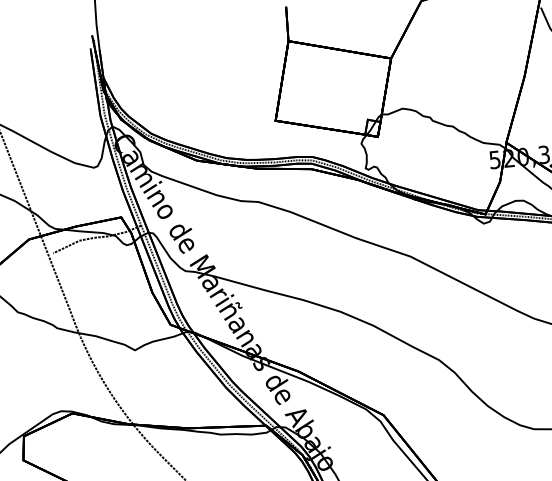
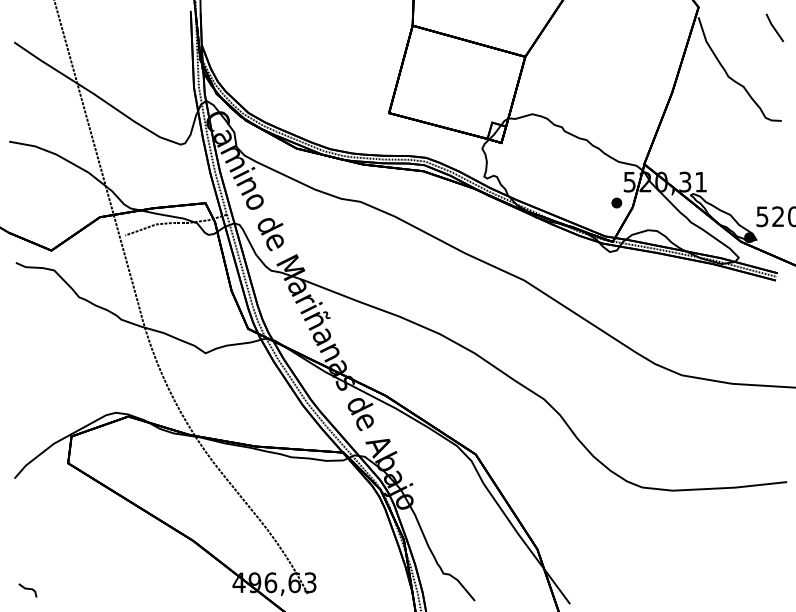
part: (485, 179) -> (616, 202), added

